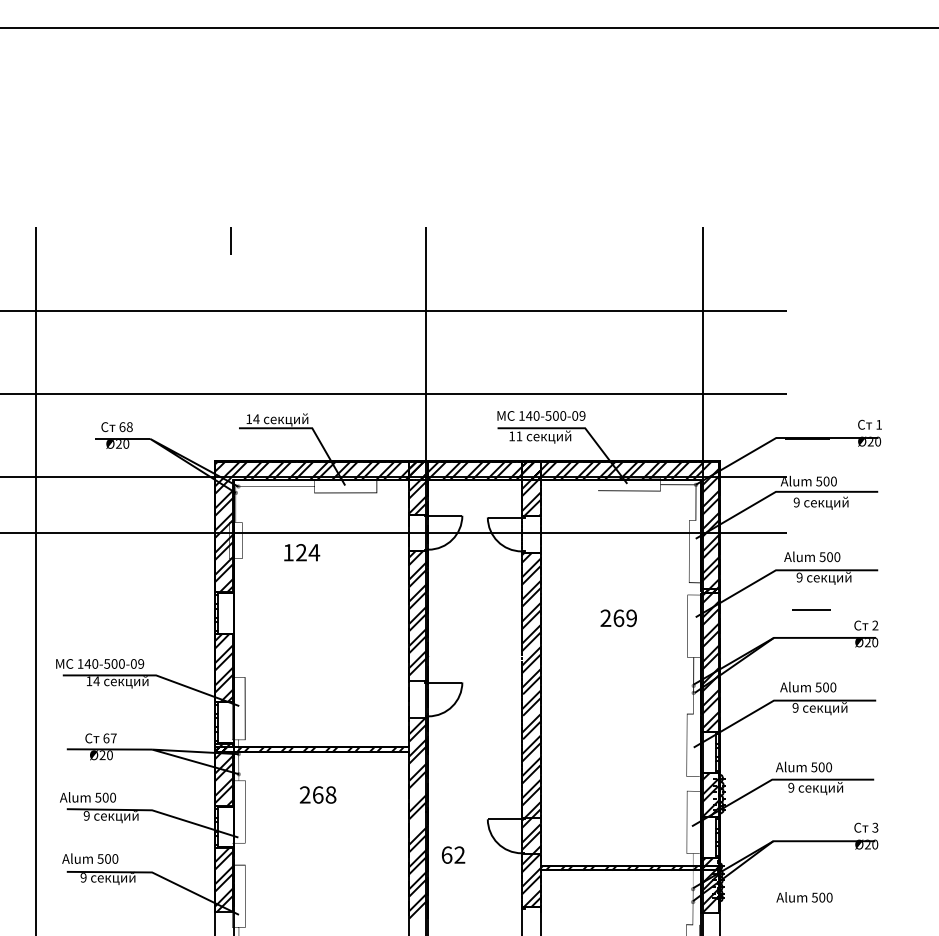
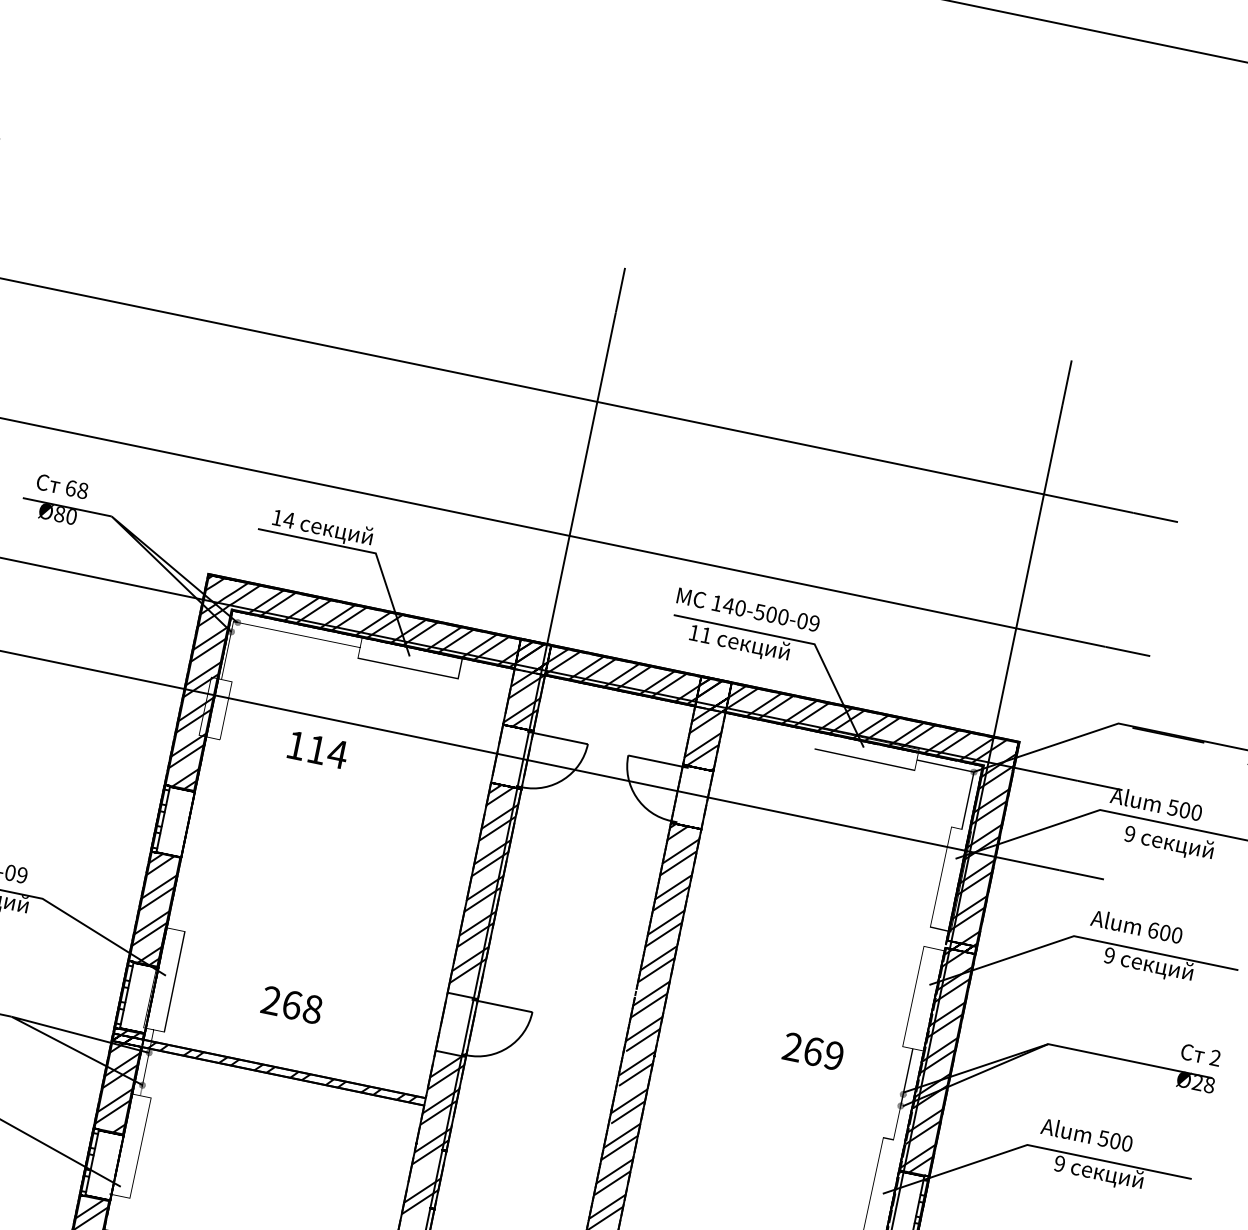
line: (230, 240) -> (306, 224), removed
text: (118, 444) -> (58, 514), Ø20 -> Ø80
text: (301, 552) -> (317, 749), 124 -> 114
text: (822, 556) -> (1153, 929), 500 -> 600
line: (811, 609) -> (1118, 1010), removed
text: (618, 618) -> (812, 1051), moved
text: (875, 642) -> (1210, 1085), Ø20 -> Ø28
text: (317, 794) -> (291, 1004), moved

